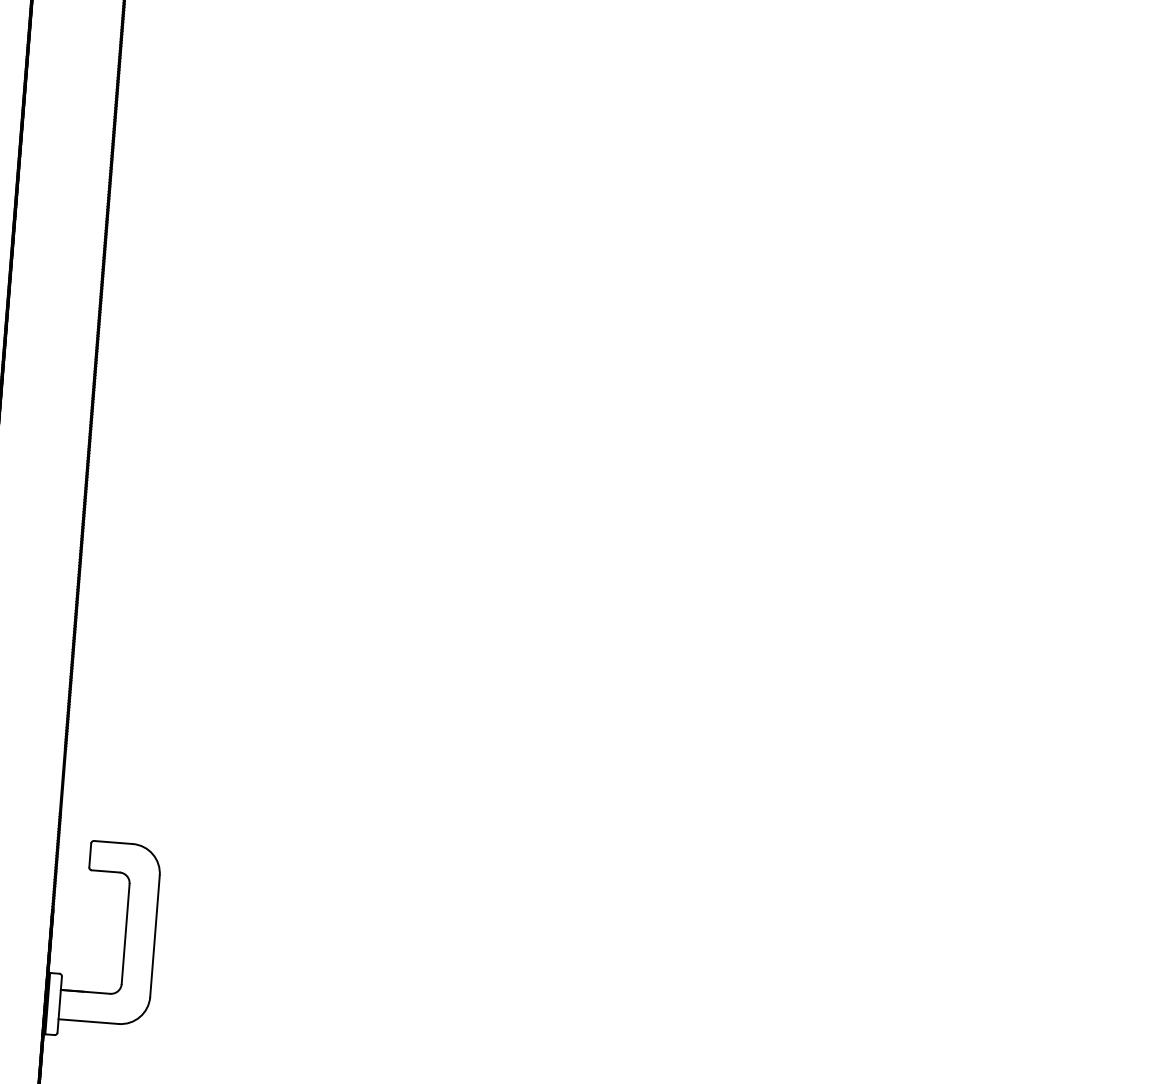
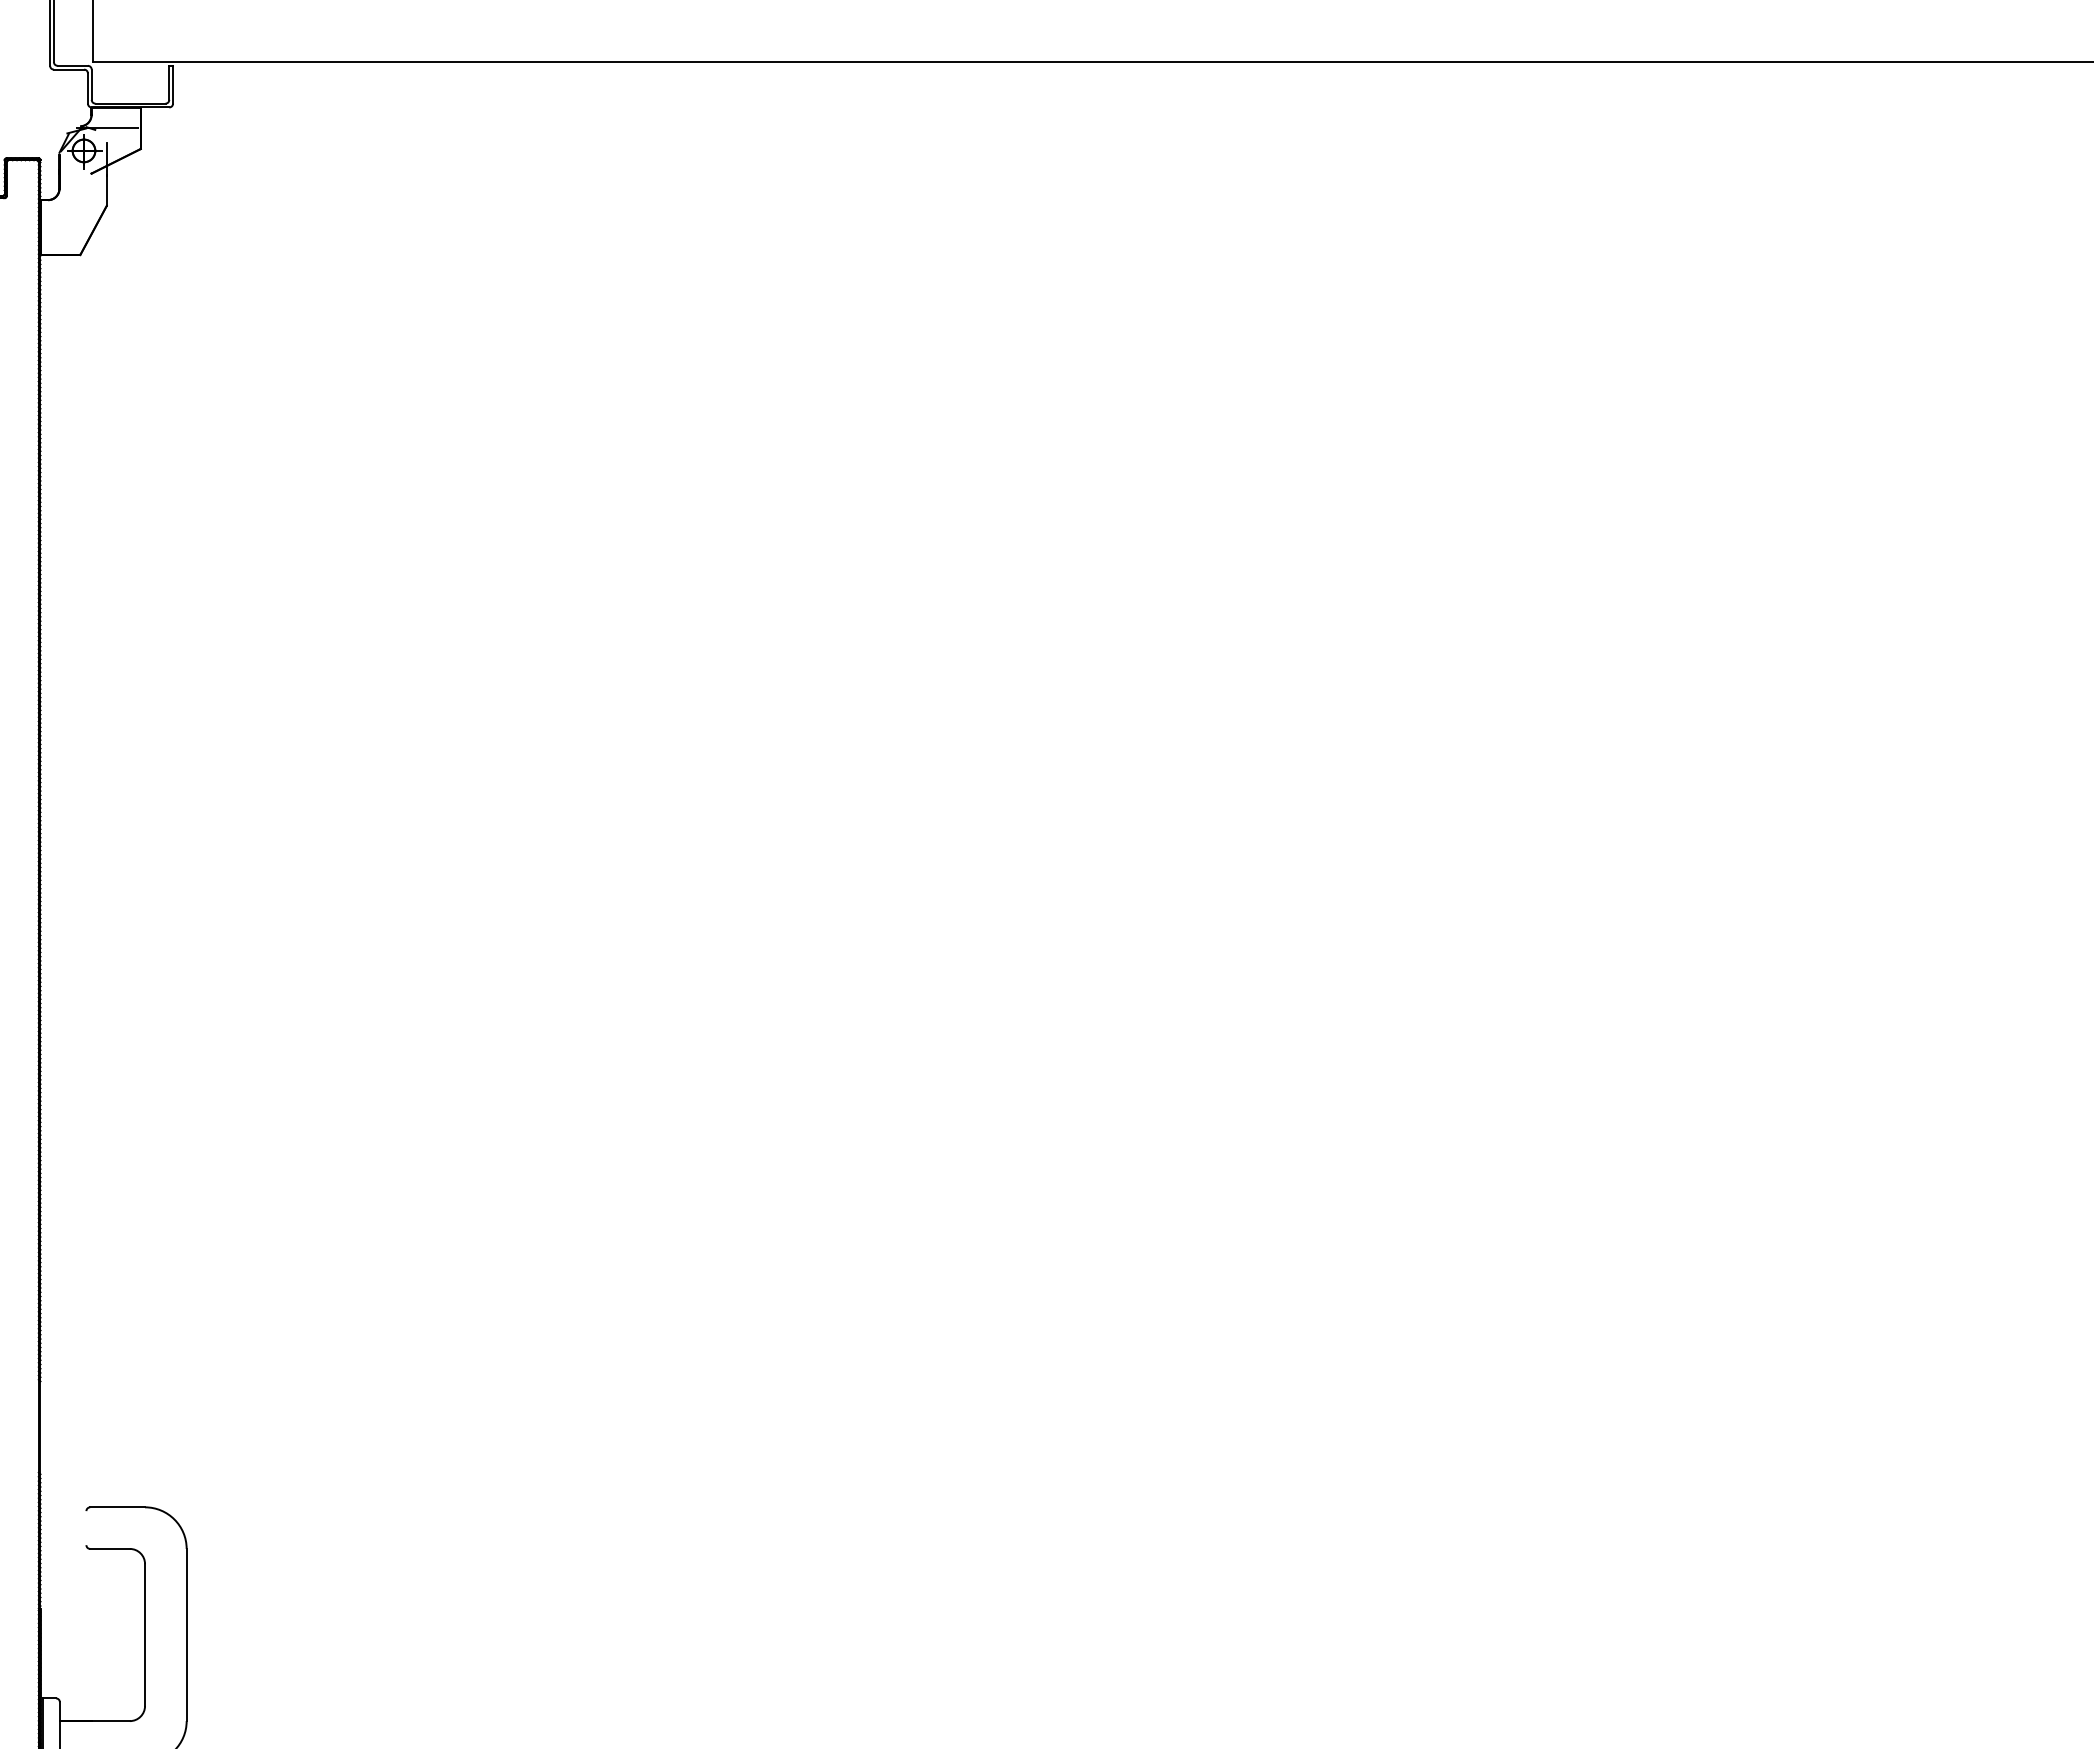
line: (90, 855) -> (86, 1528), removed

